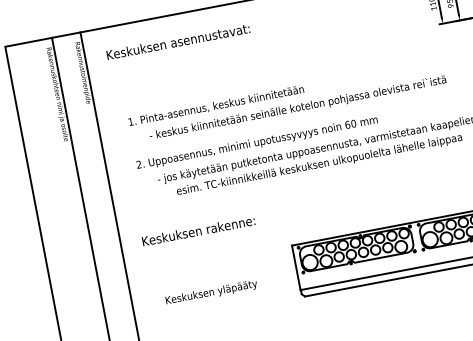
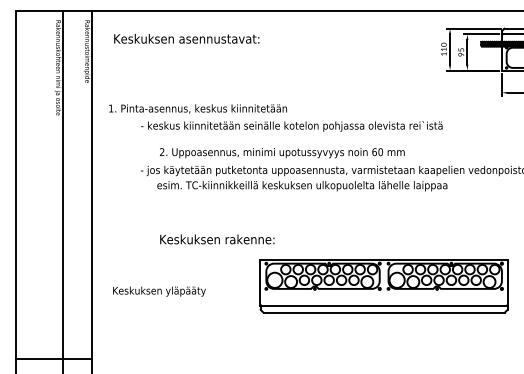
text: (215, 105) -> (197, 108), moved
text: (257, 143) -> (282, 153), moved
text: (198, 231) -> (217, 239), moved
text: (211, 292) -> (159, 291), moved

